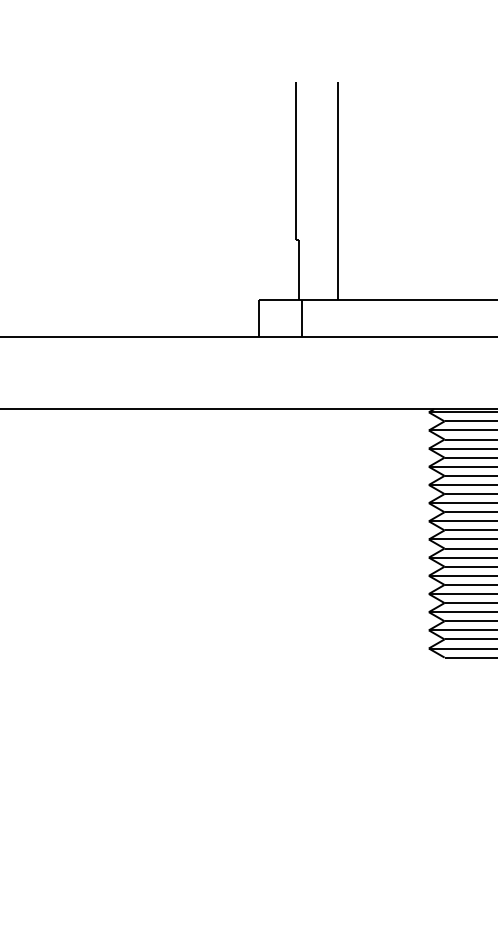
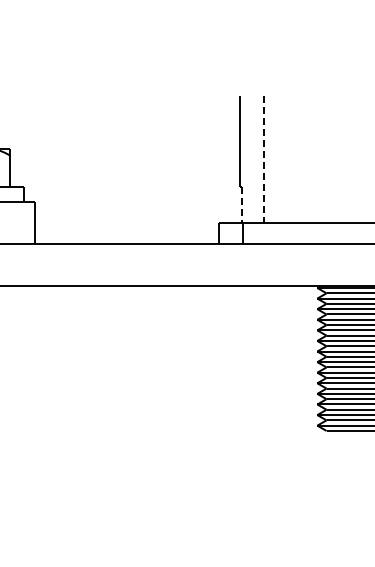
line: (338, 191) -> (264, 159), solid -> dashed
line: (300, 270) -> (242, 205), solid -> dashed

